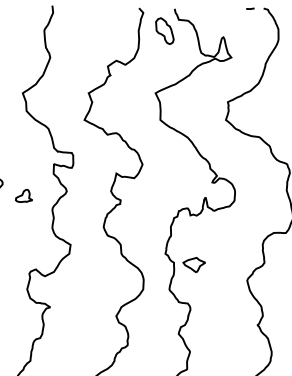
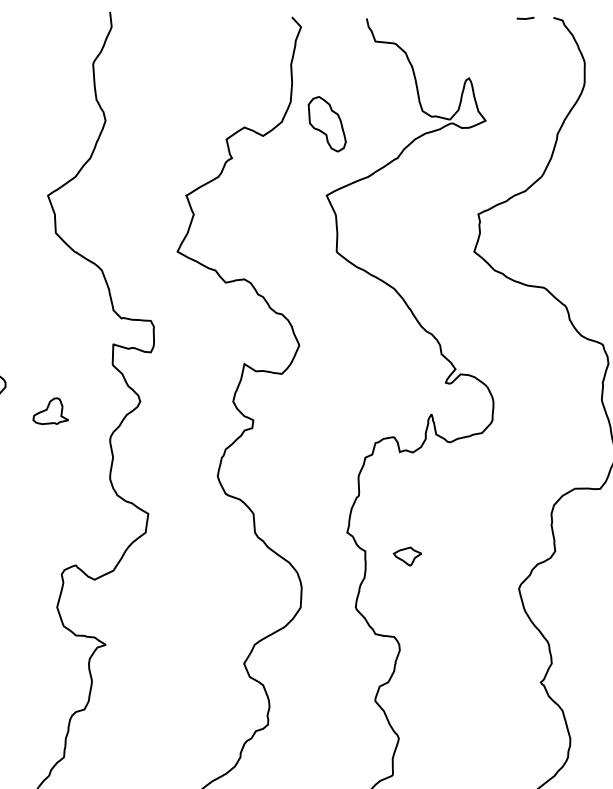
part: (164, 30) -> (326, 122), moved
part: (193, 265) -> (406, 557), size x0.6

